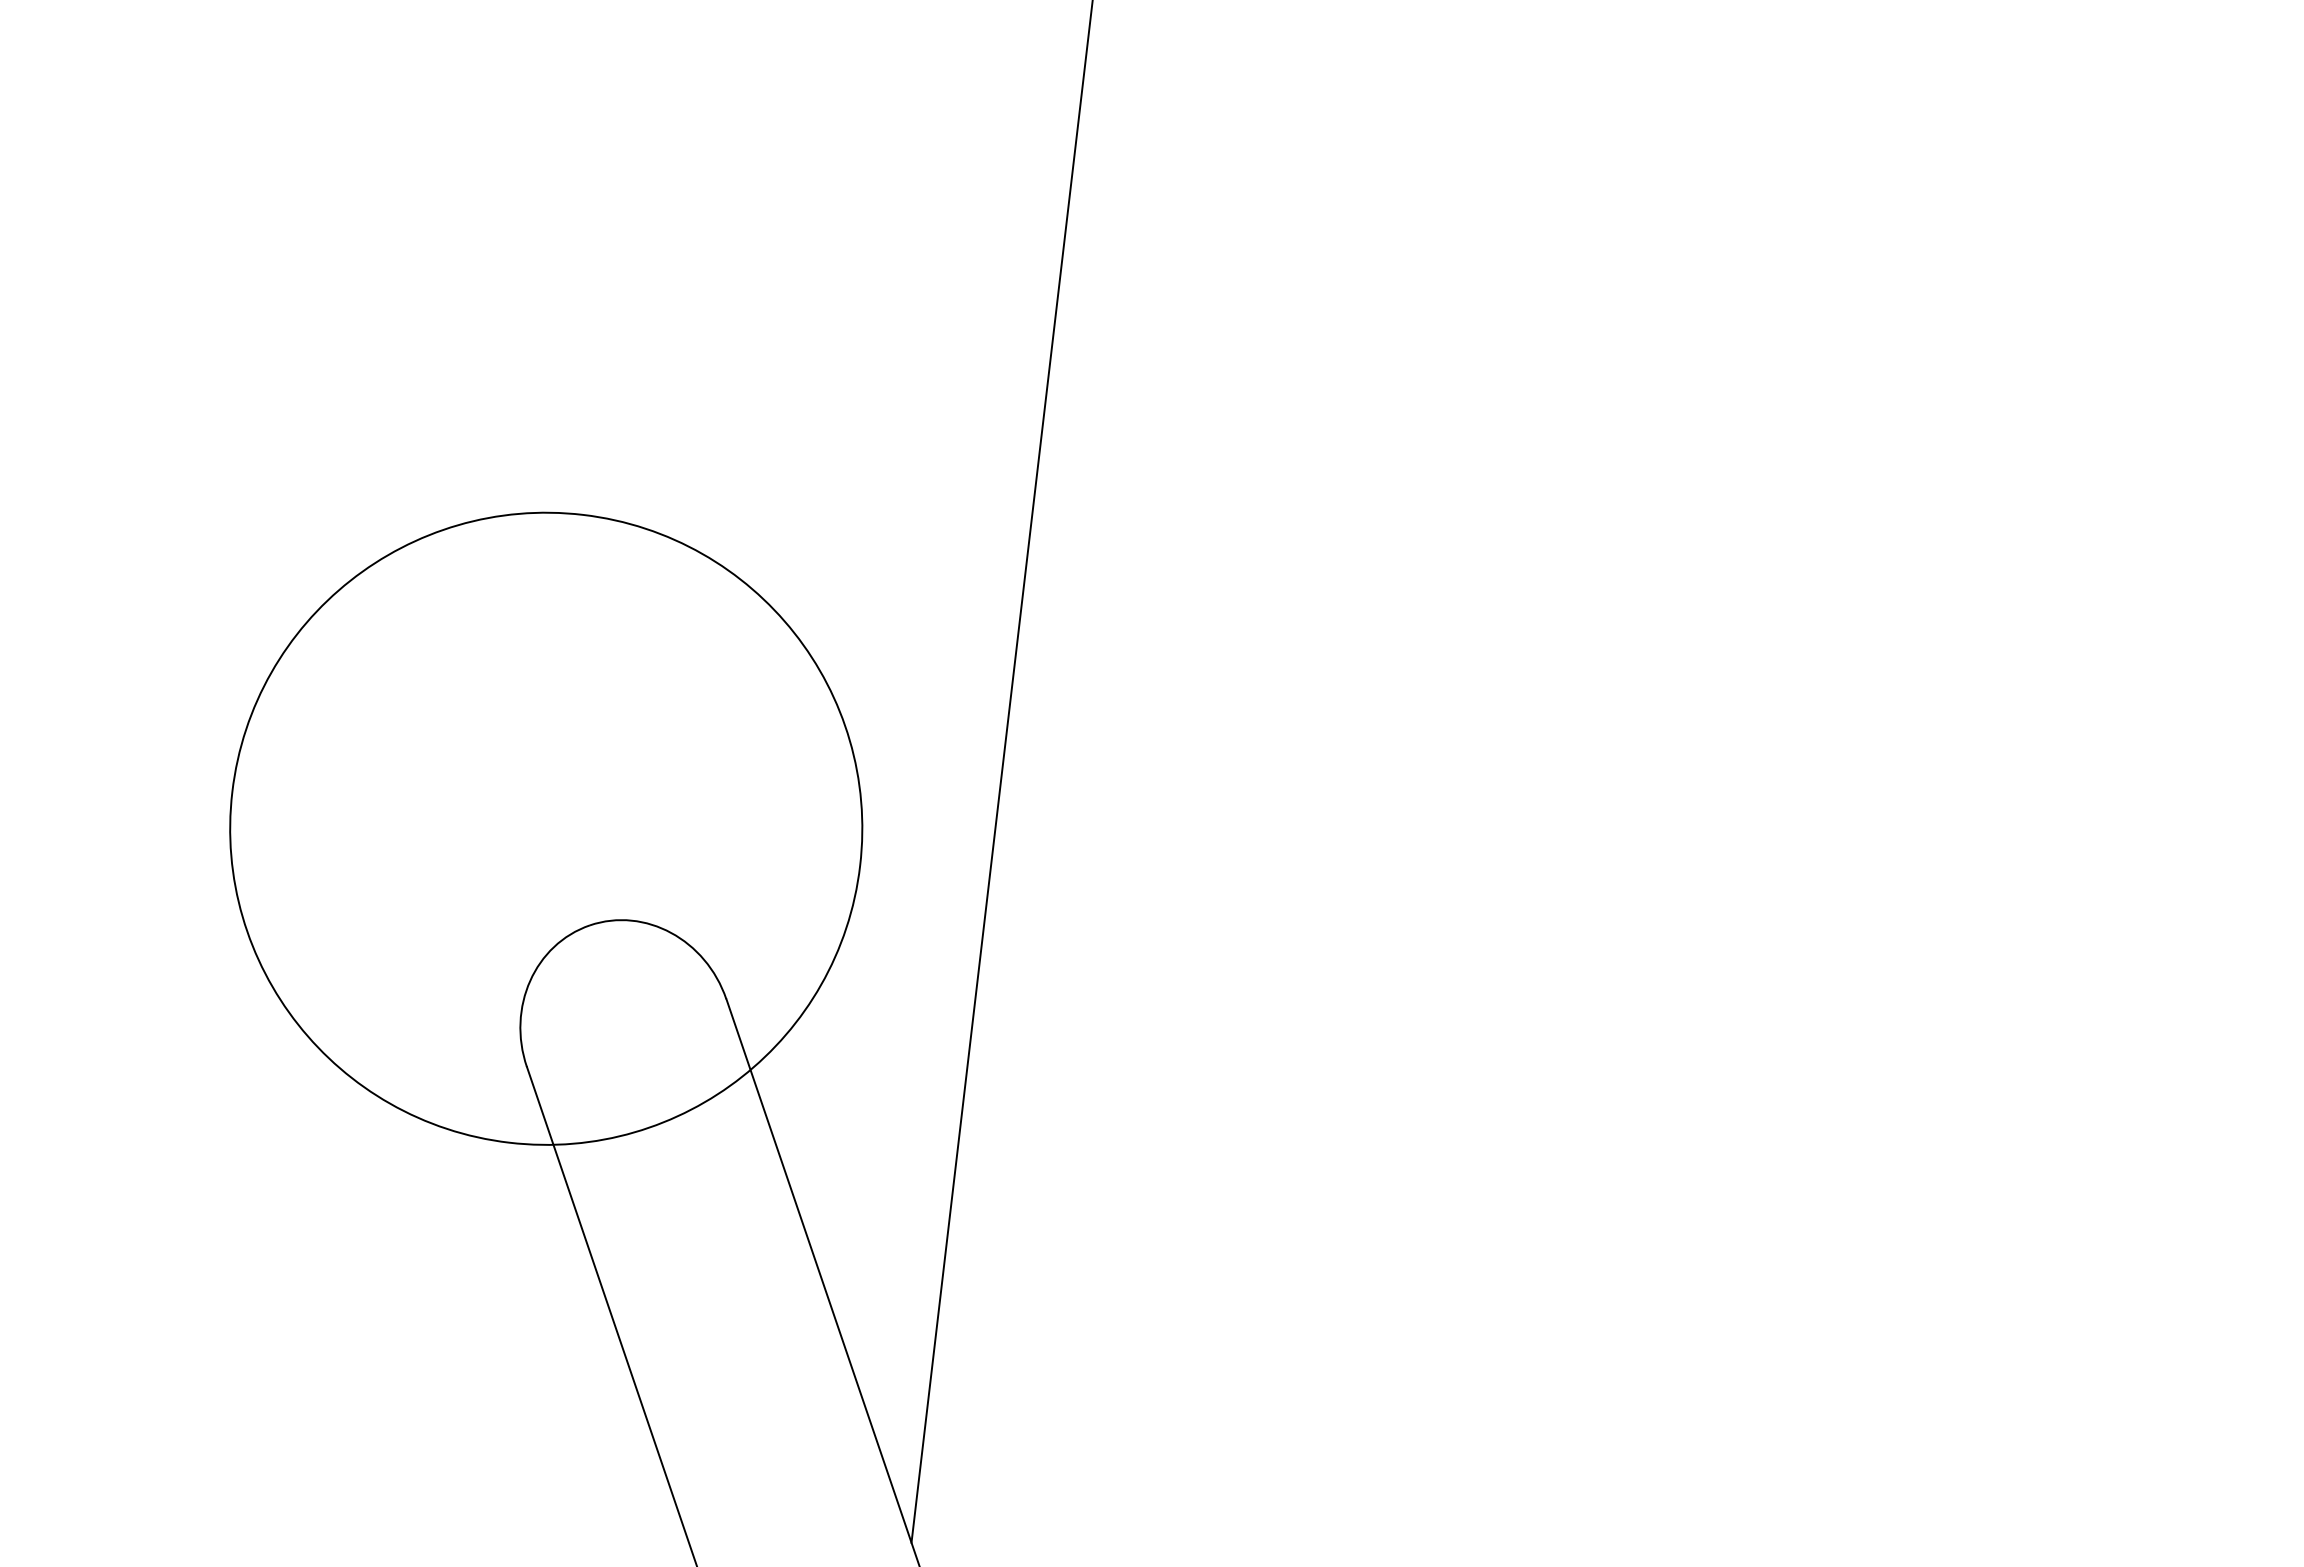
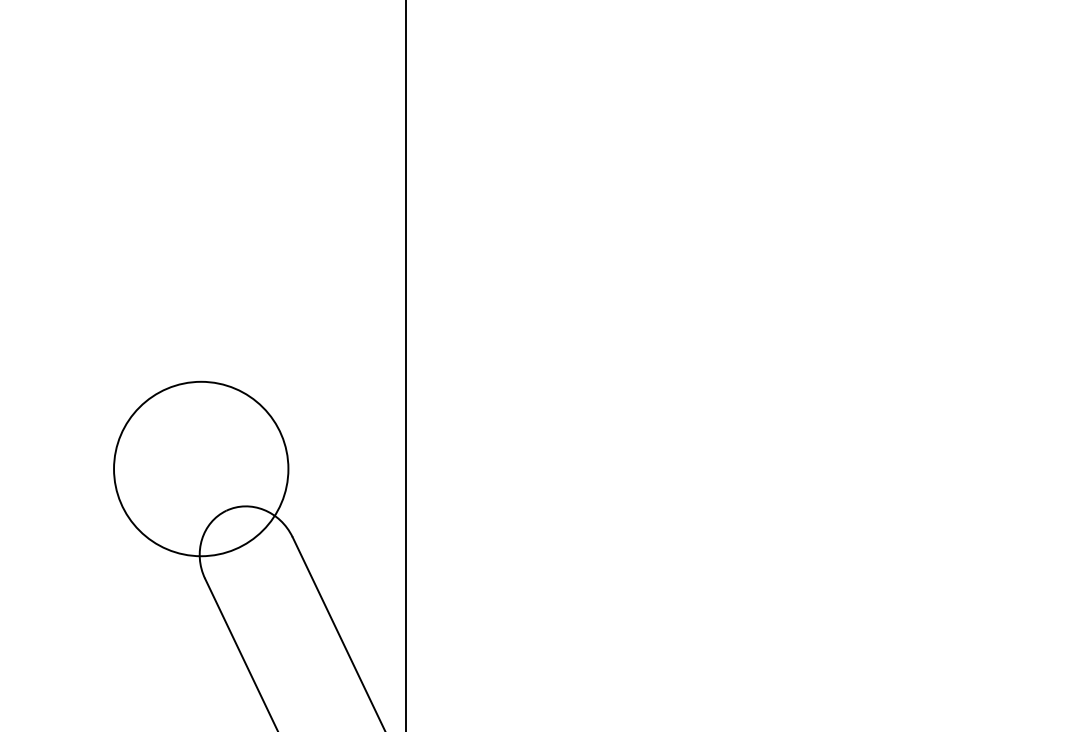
circle: (544, 827) -> (200, 468), size x0.6

